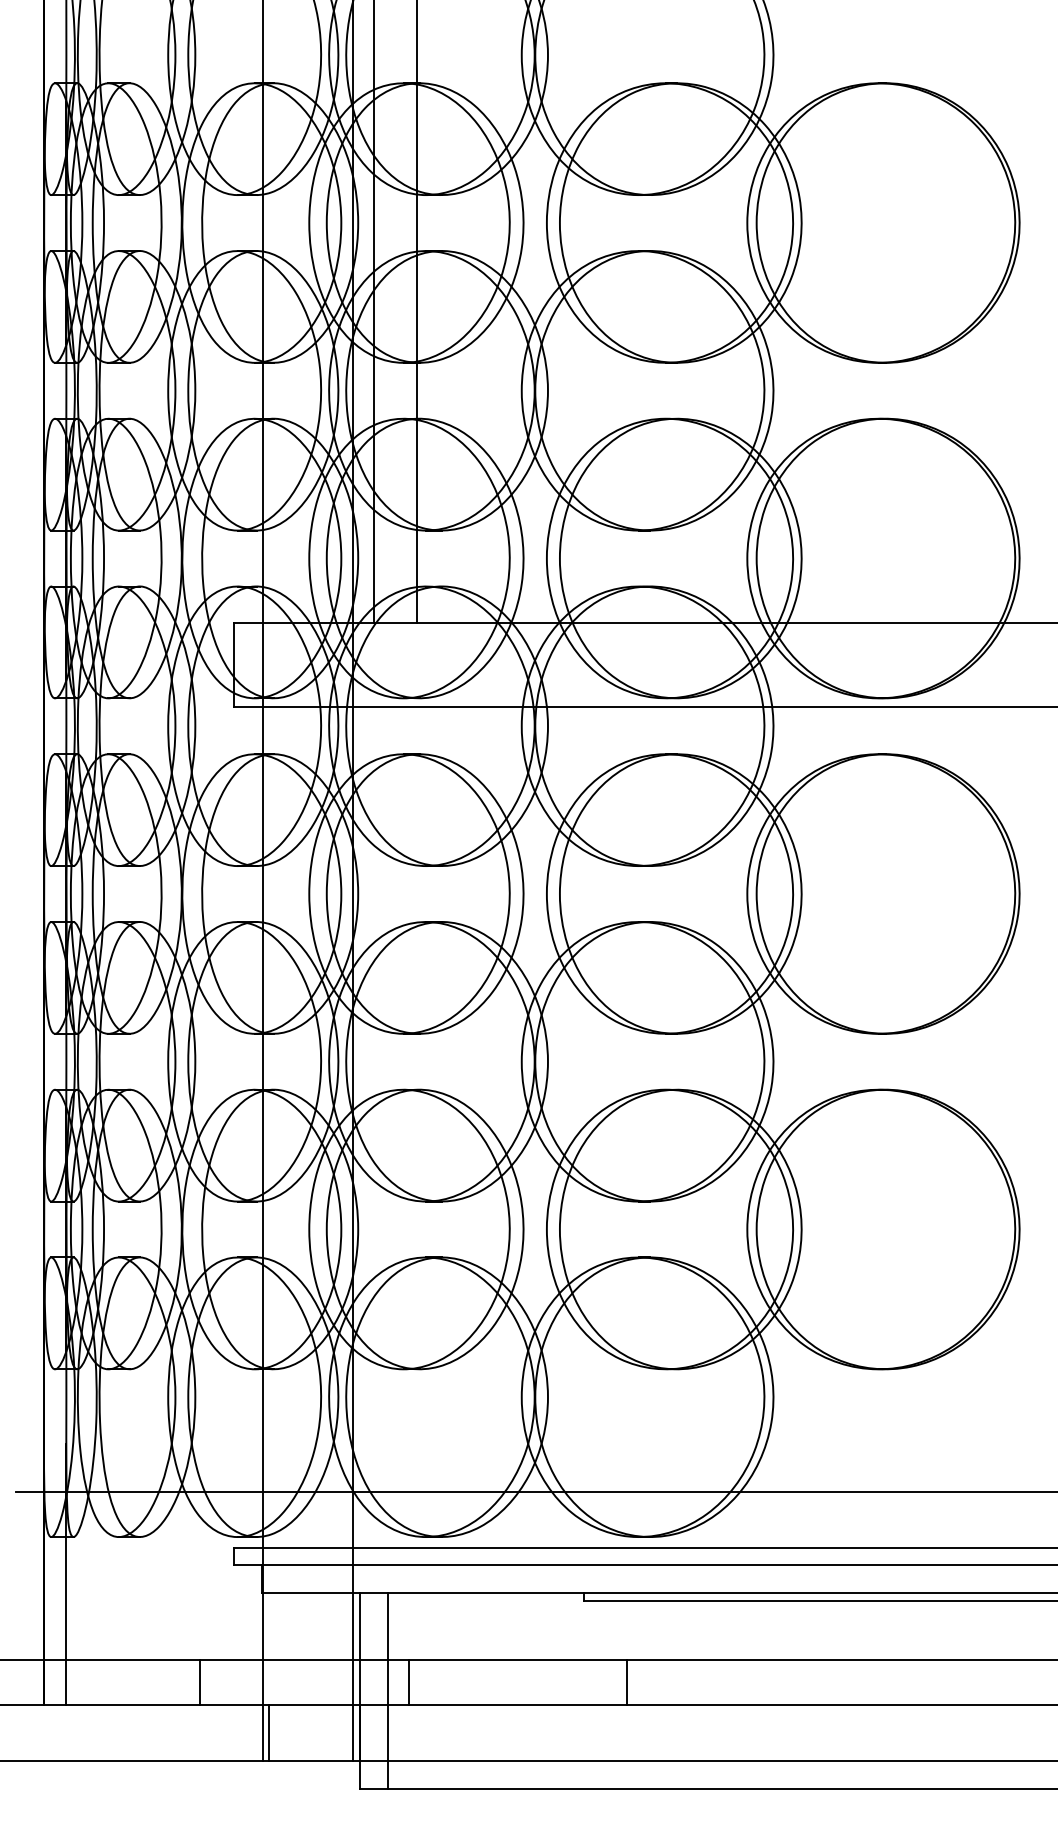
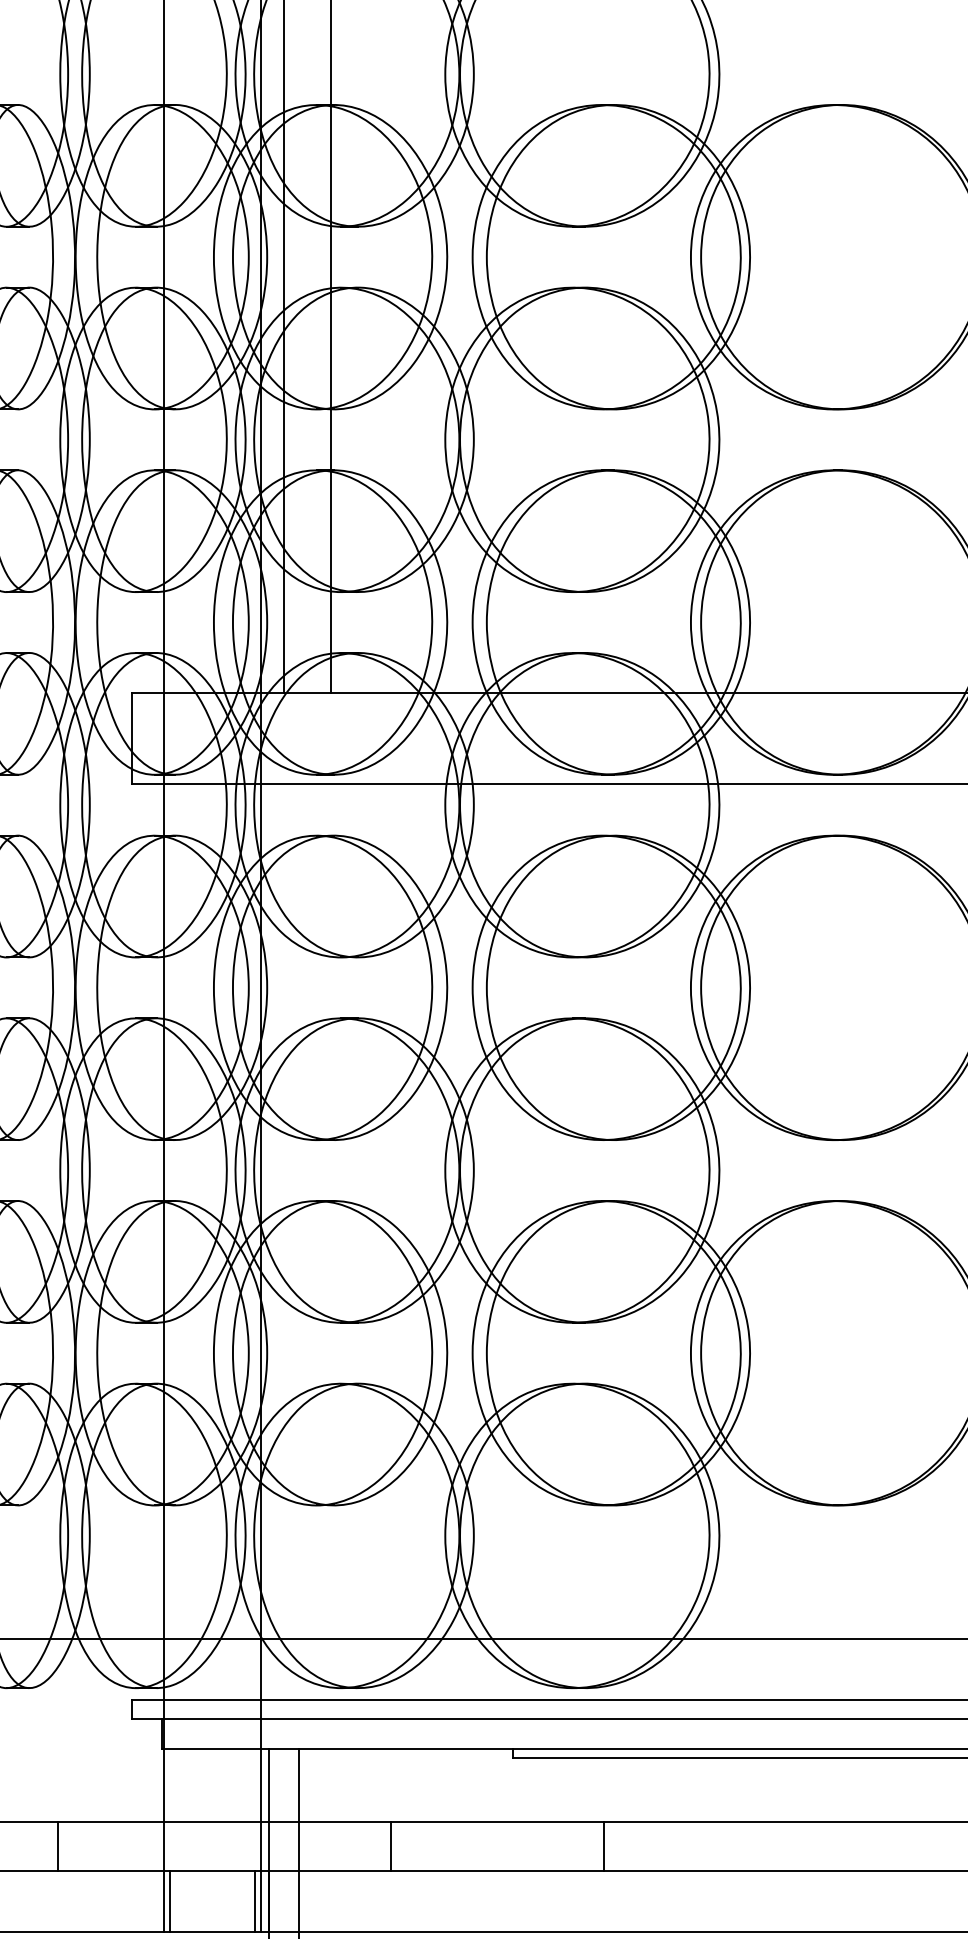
line: (200, 1682) -> (58, 1846), moved
line: (408, 1682) -> (390, 1846), moved
line: (627, 1682) -> (604, 1846), moved
line: (346, 1732) -> (254, 1900), added

